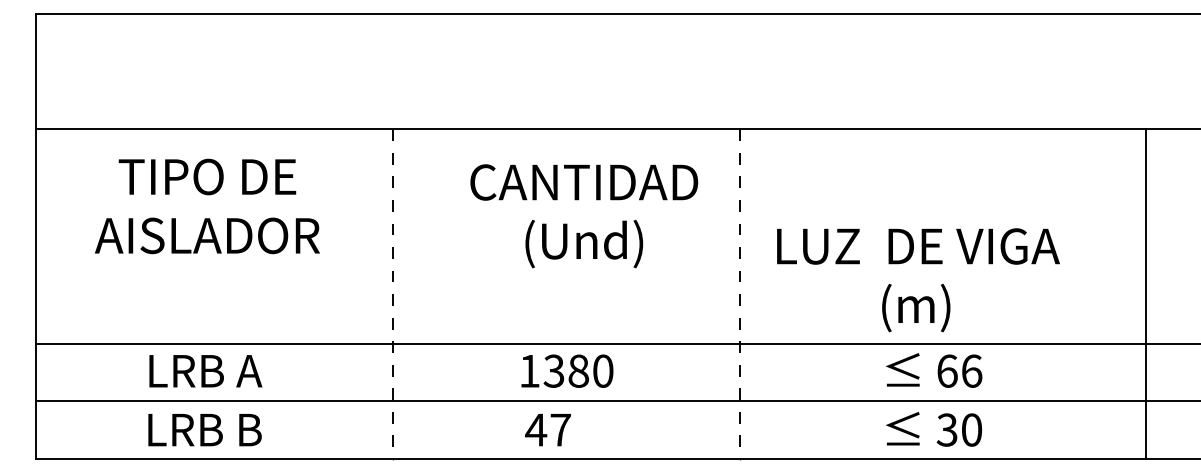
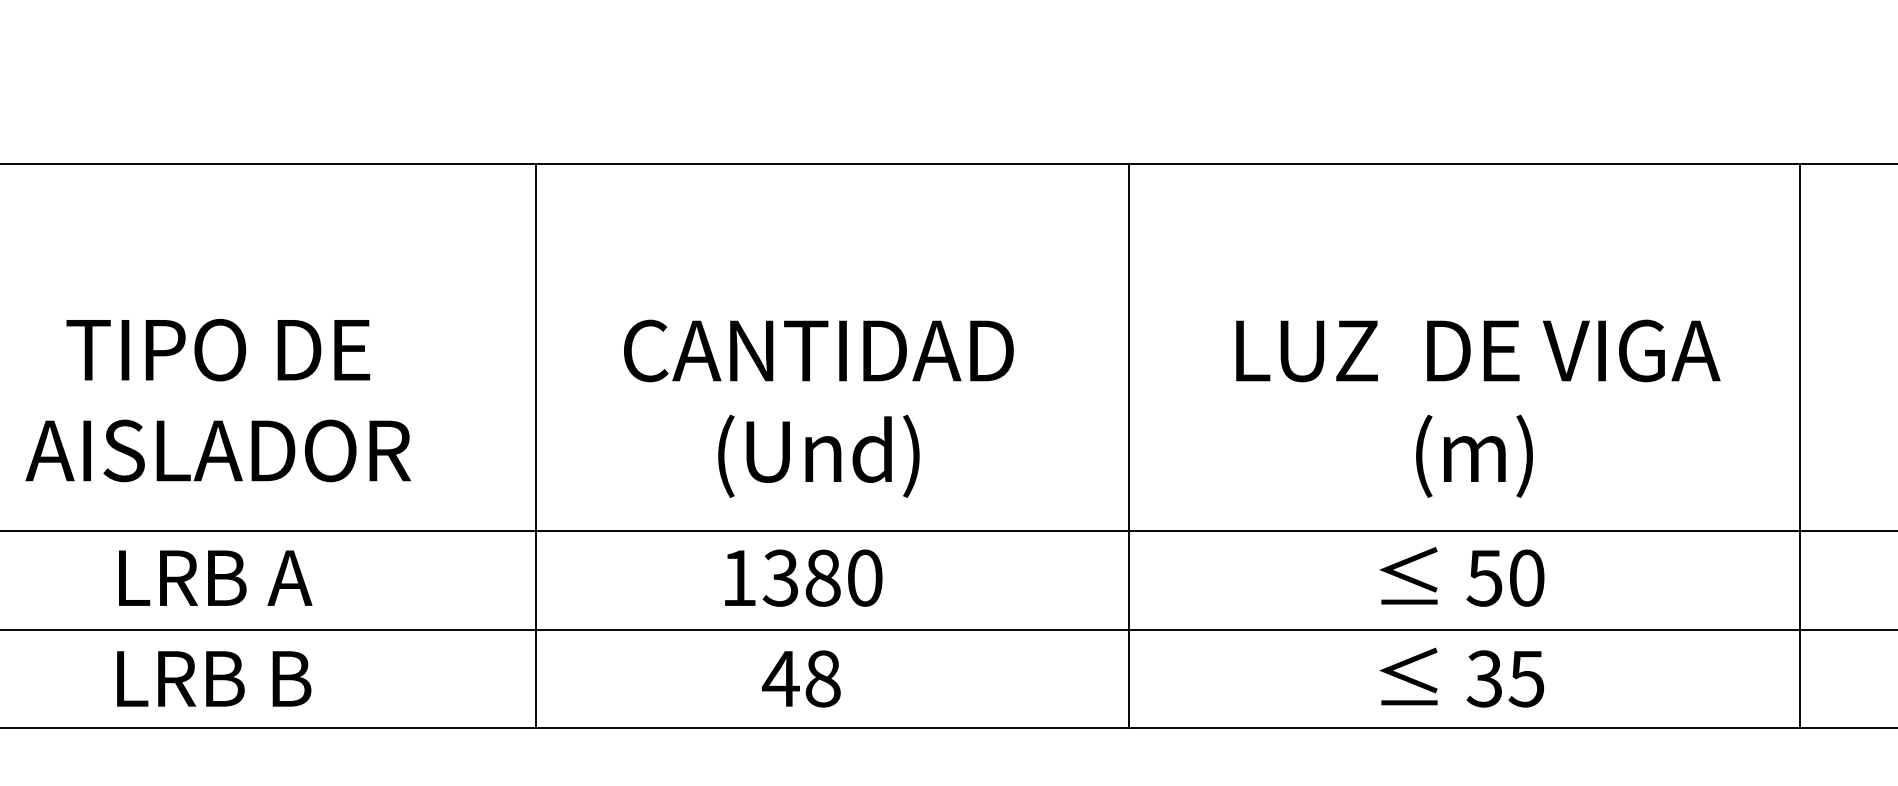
text: (207, 206) -> (218, 400), moved
text: (584, 216) -> (819, 409), moved
text: (918, 280) -> (1478, 409), moved
line: (393, 294) -> (536, 446), dashed -> solid
line: (739, 294) -> (1129, 446), dashed -> solid
line: (1146, 294) -> (1800, 446), moved
text: (567, 370) -> (803, 576), moved
text: (959, 370) -> (1505, 576), 66 -> 50
text: (560, 429) -> (822, 677), 47 -> 48
text: (971, 429) -> (1526, 677), 30 -> 35

